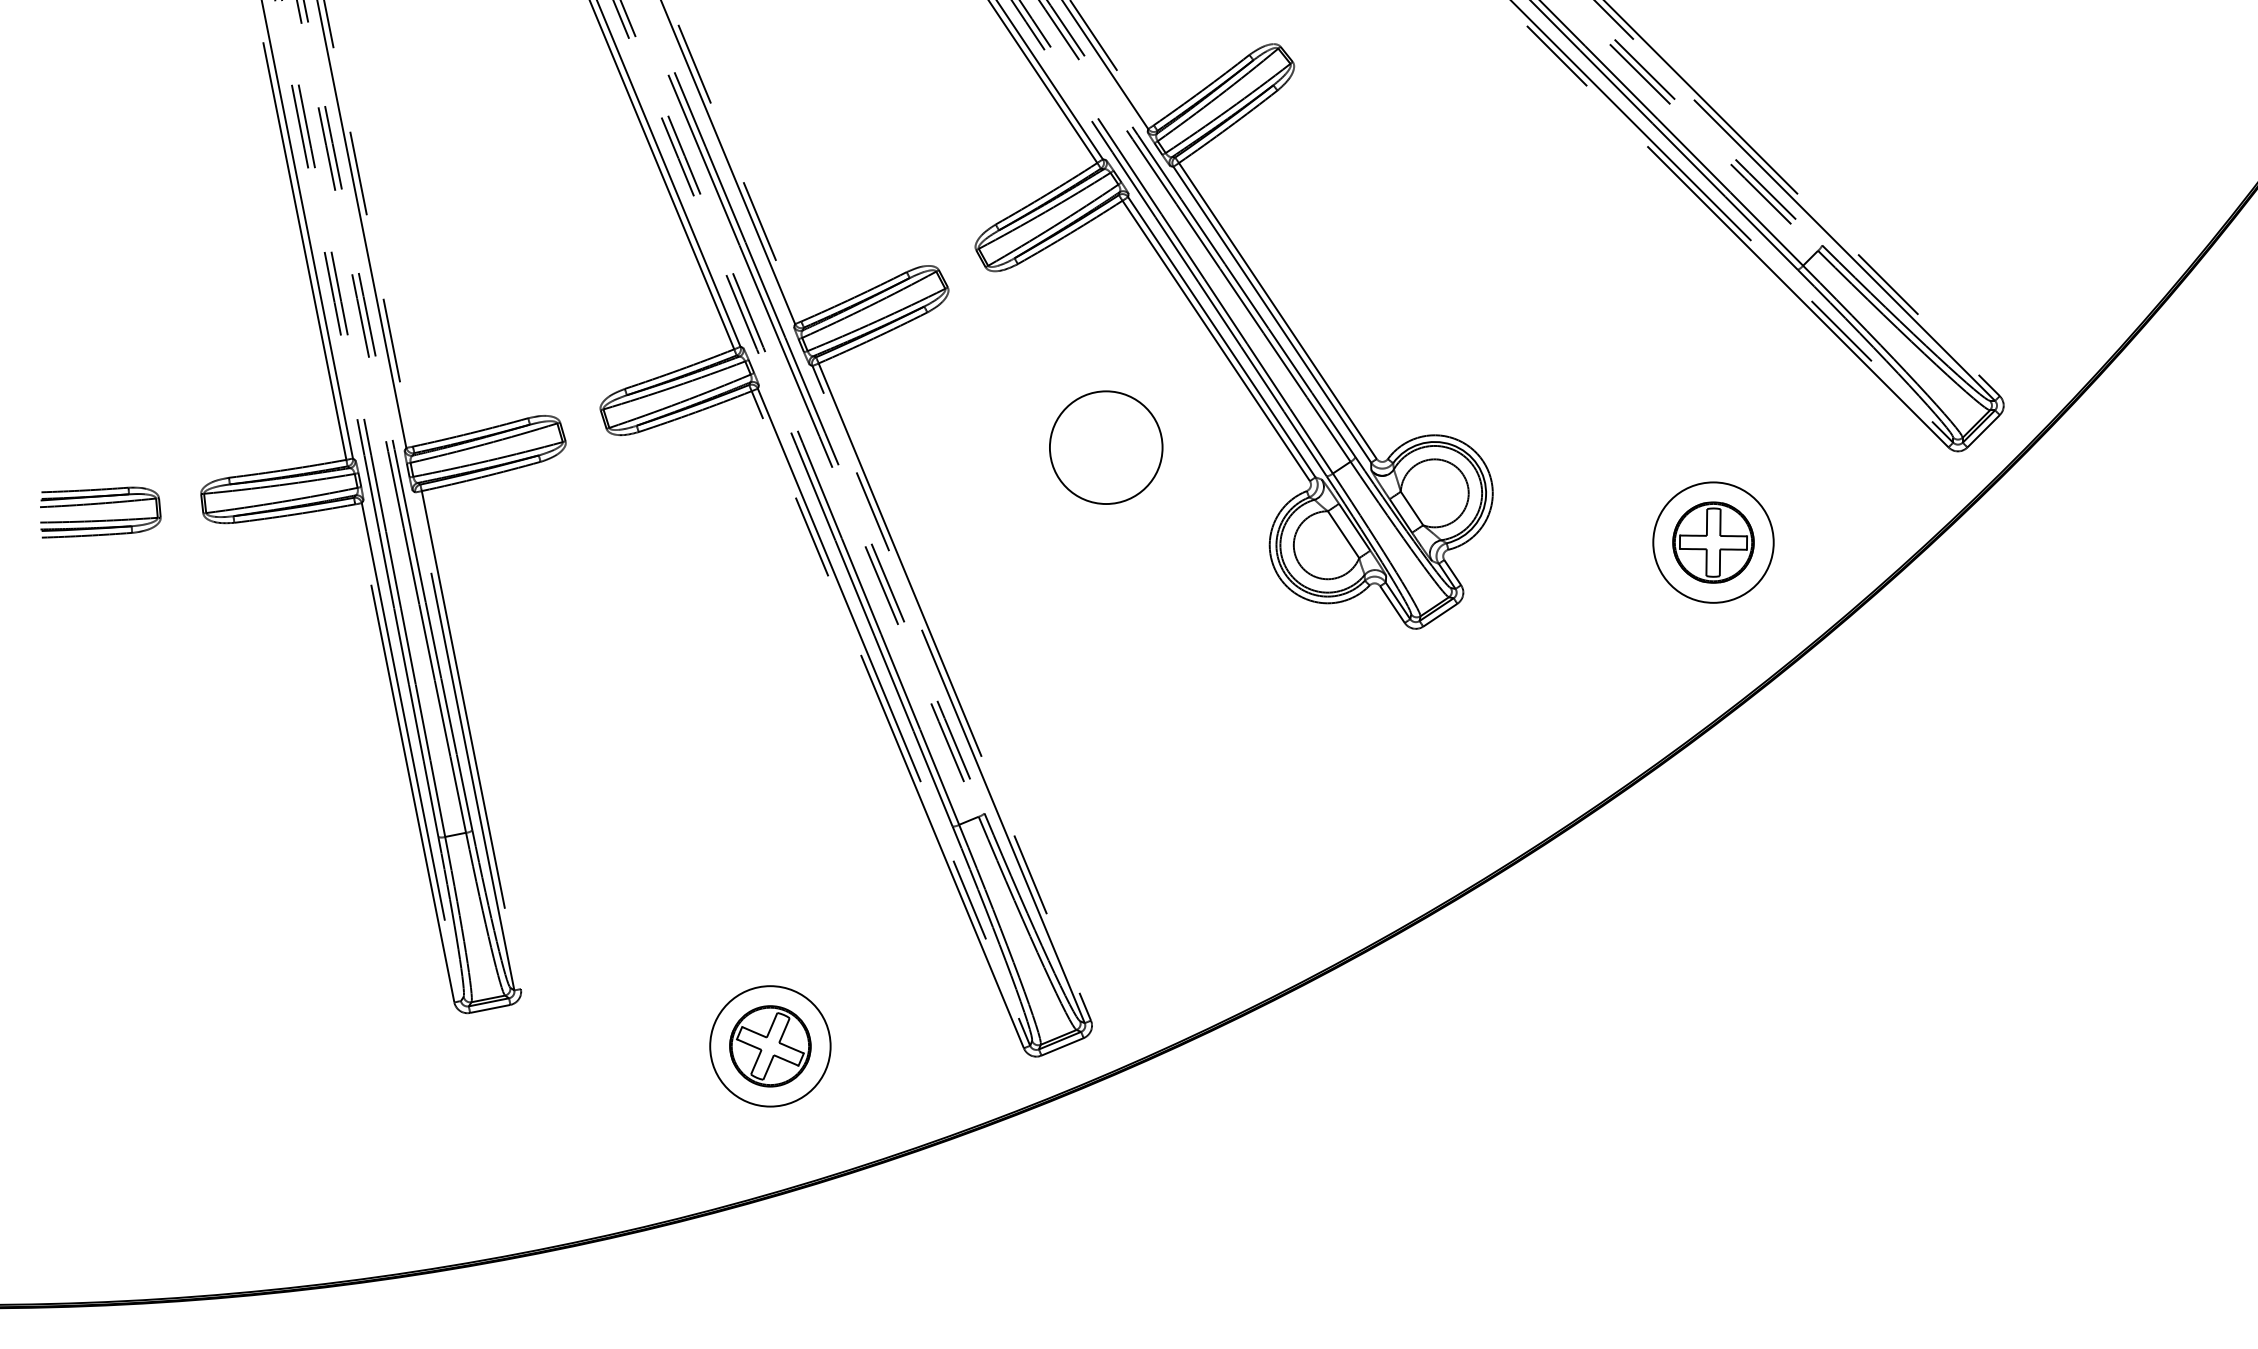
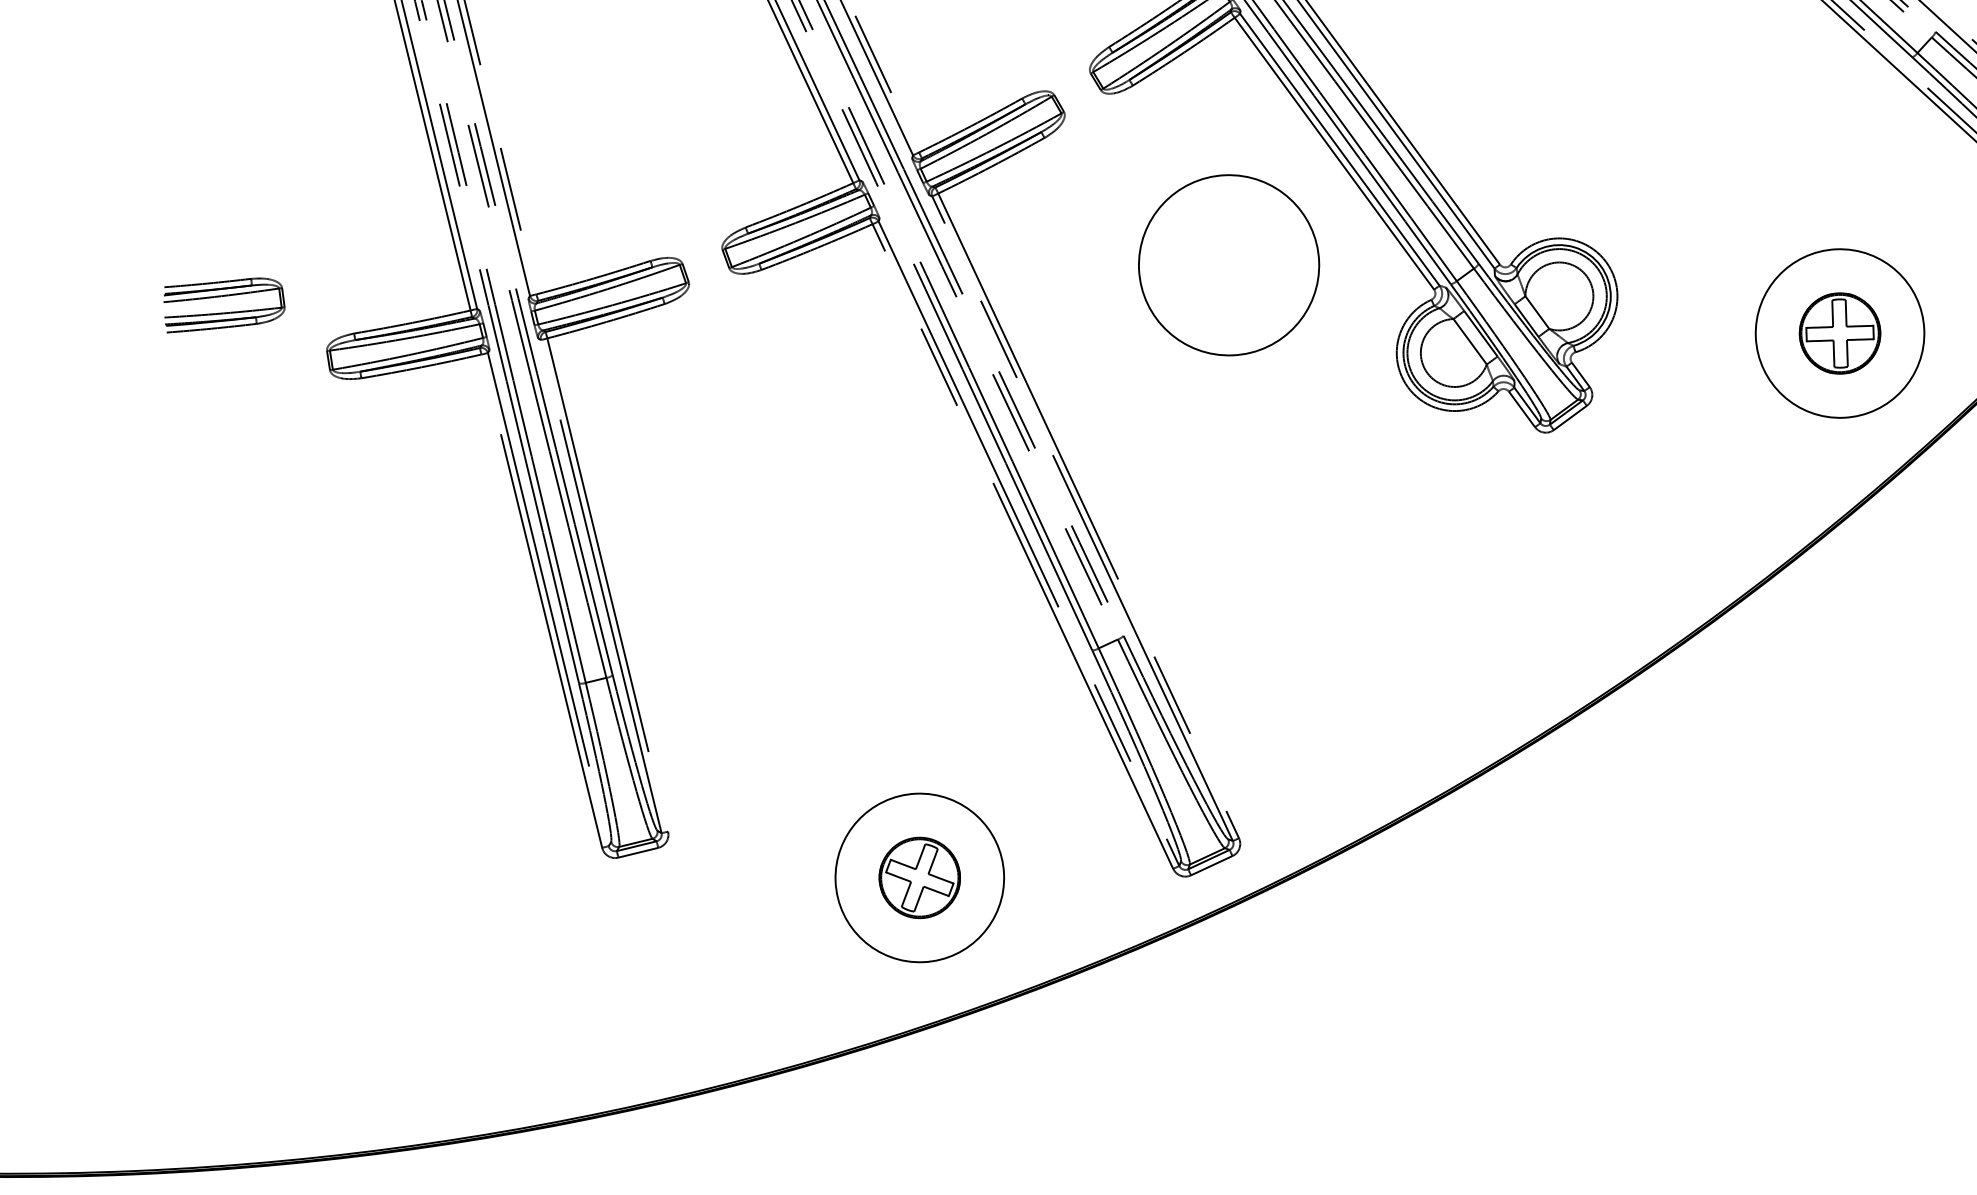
circle: (1106, 447) -> (1229, 264), size x1.6
part: (103, 519) -> (227, 311), moved
circle: (1713, 542) -> (1840, 333), size x1.4
circle: (770, 1046) -> (919, 878), size x1.4

